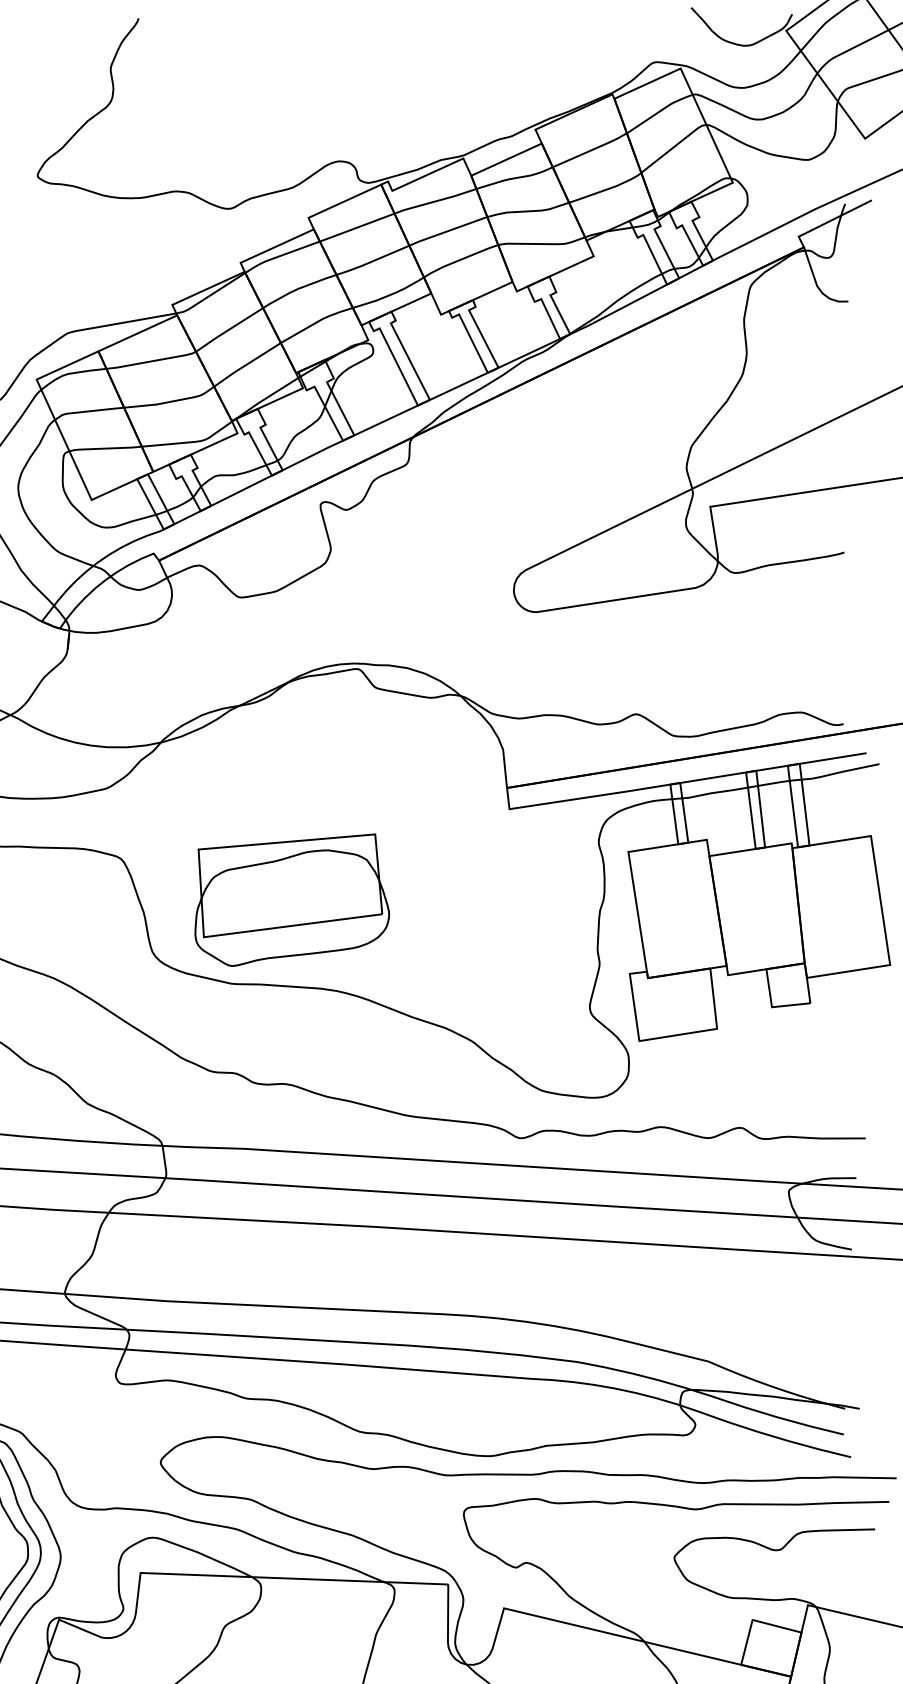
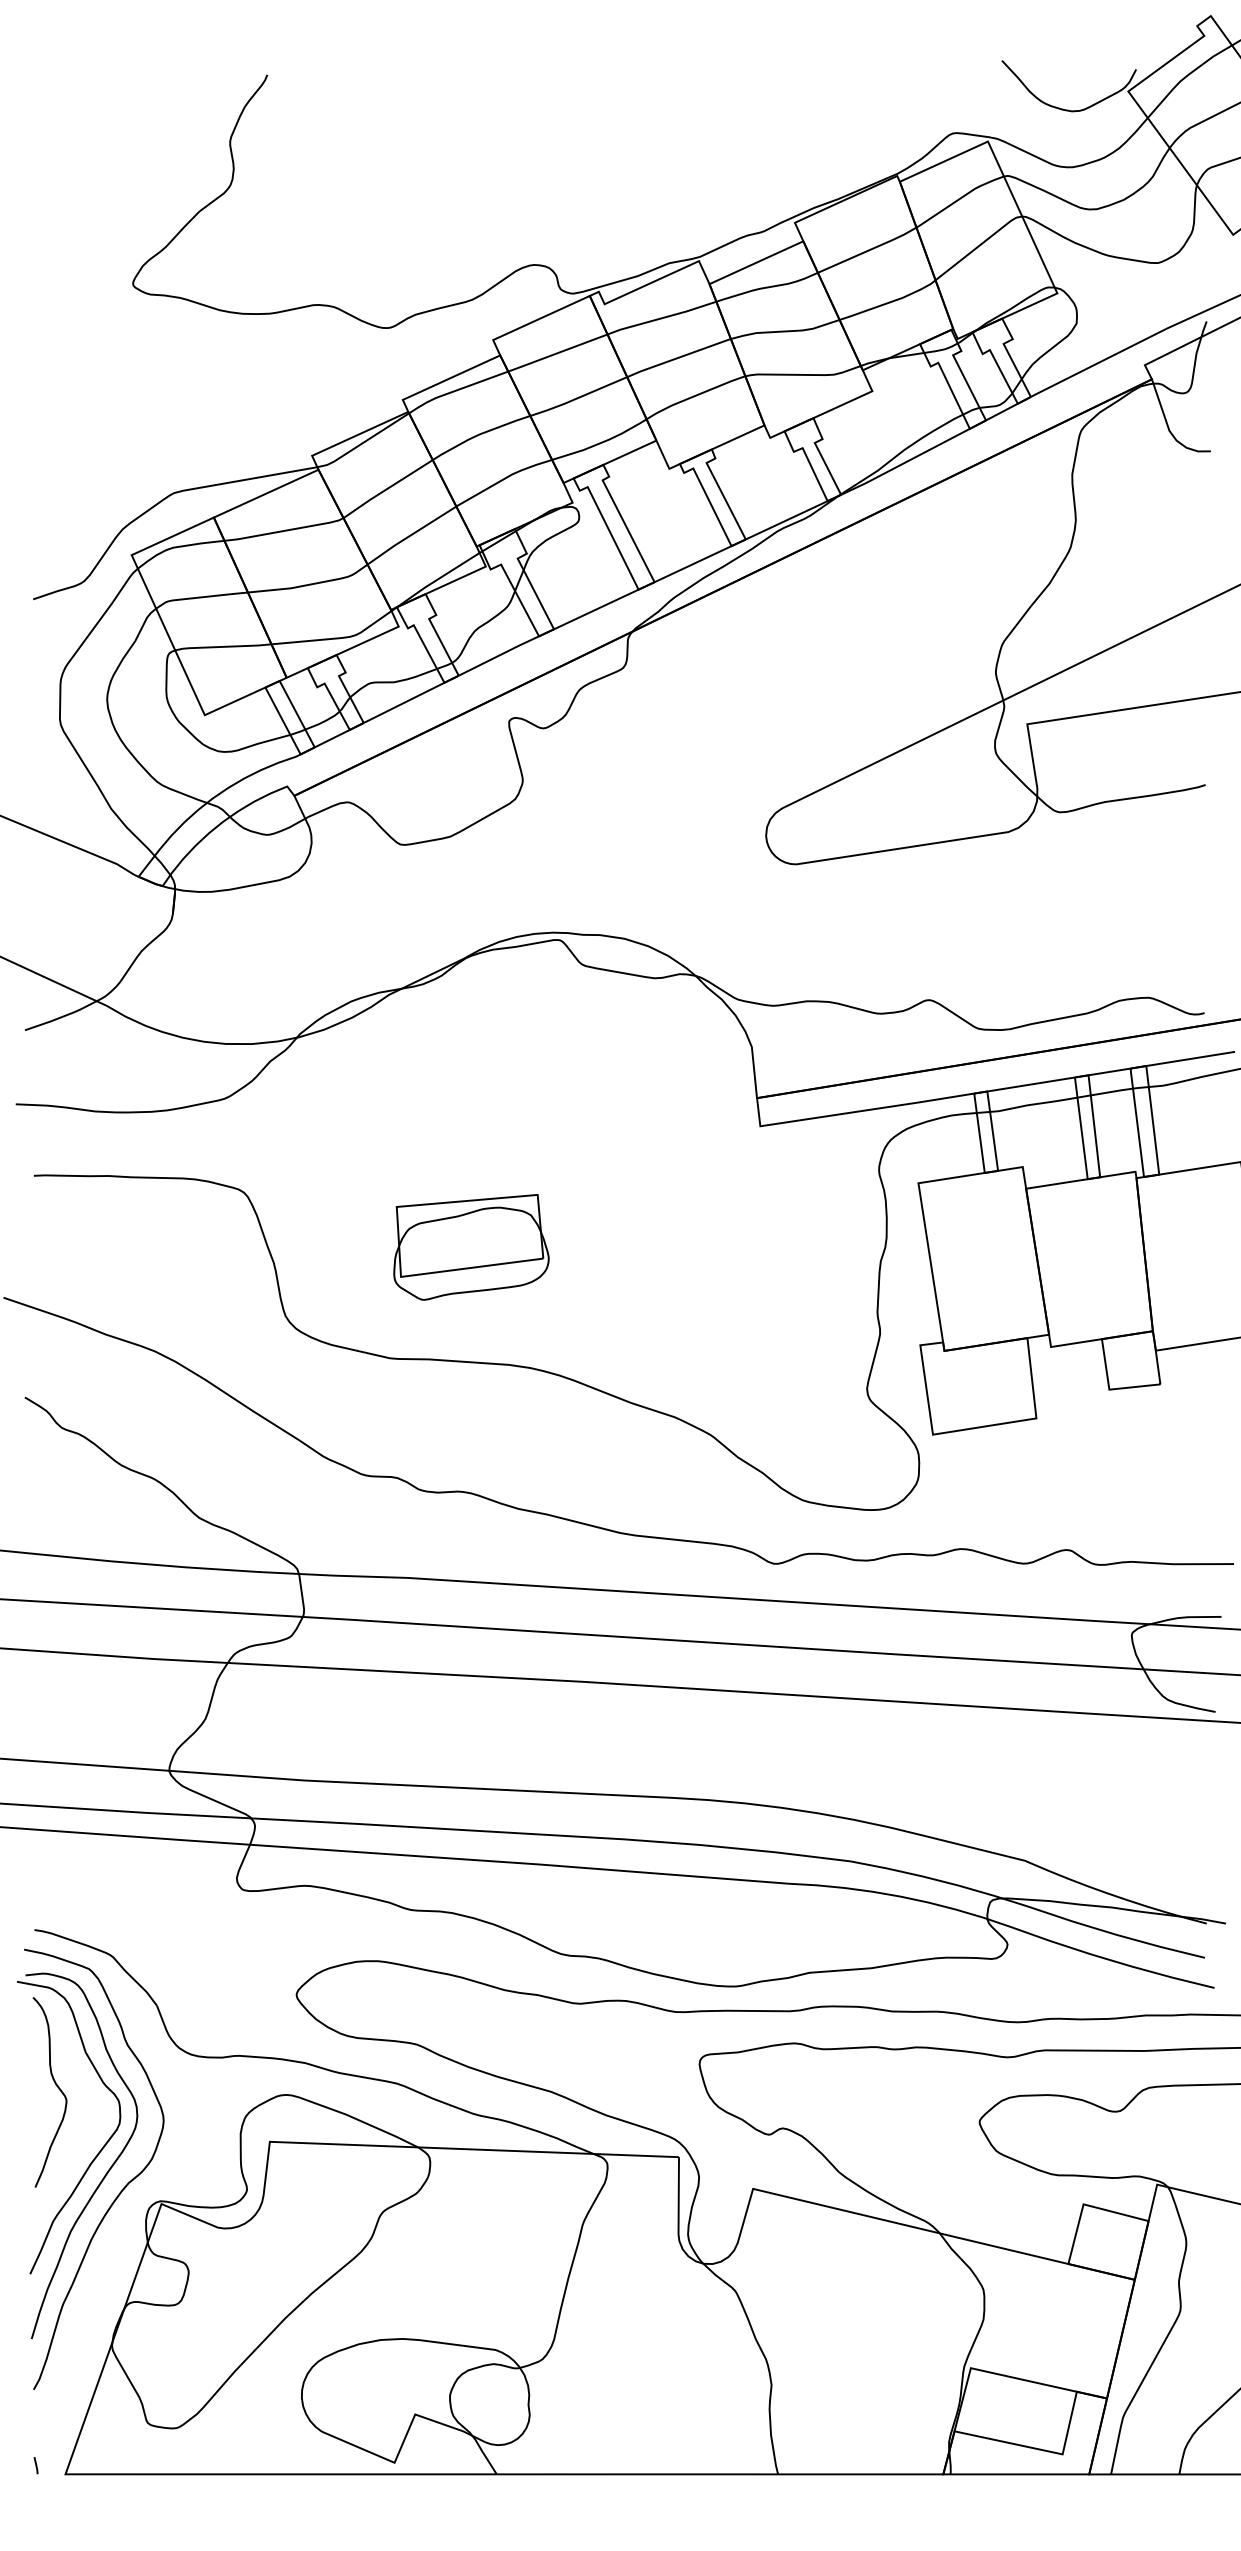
part: (292, 900) -> (471, 1247), size x0.6

